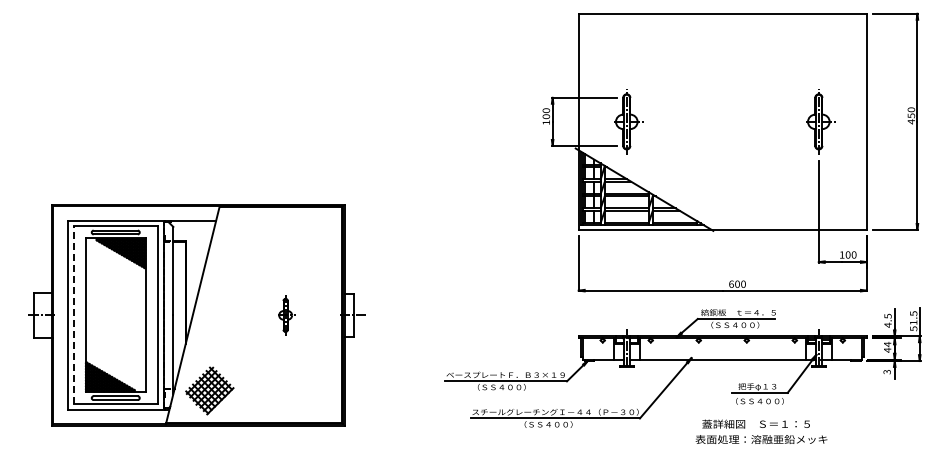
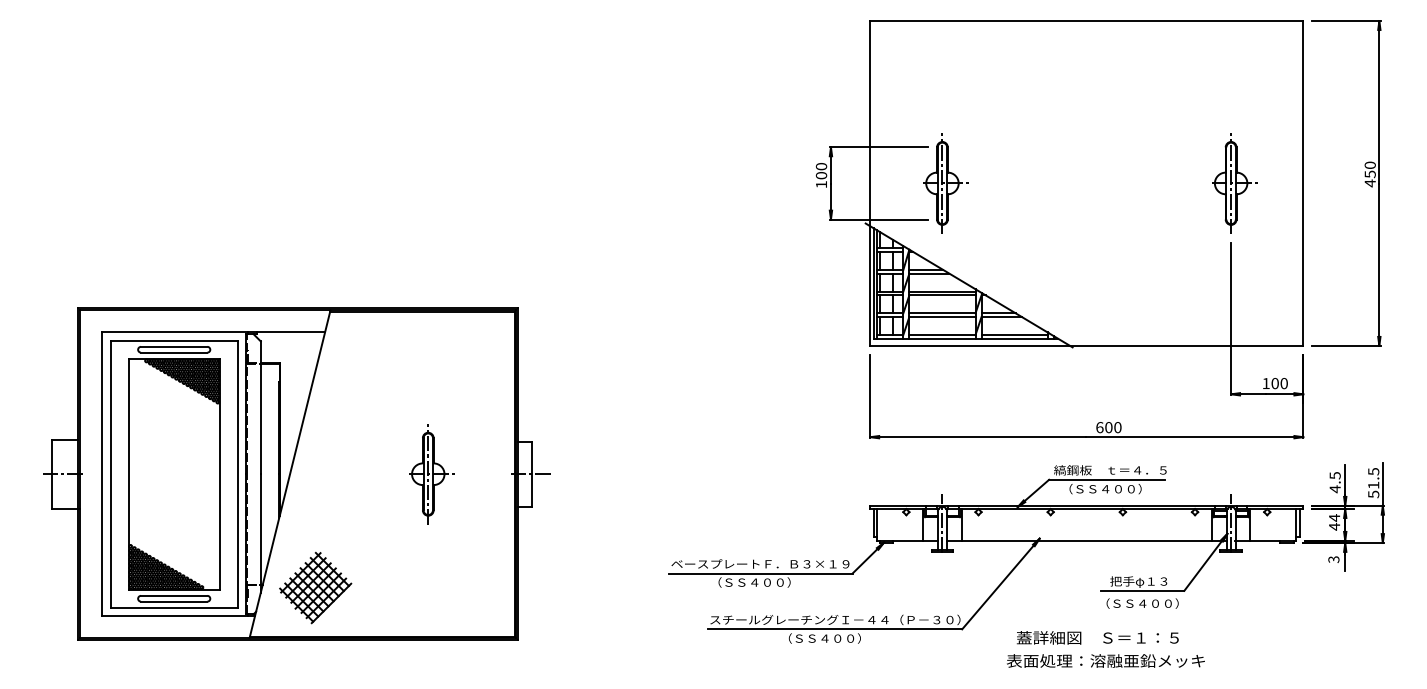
line: (73, 315) -> (110, 474), dashed -> solid
part: (286, 315) -> (430, 474), size x1.67
text: (761, 431) -> (1105, 648), moved

